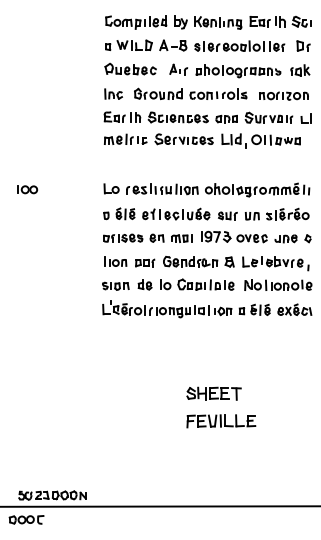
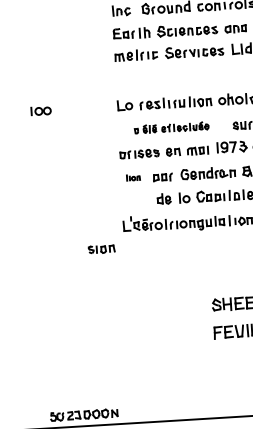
part: (156, 213) -> (171, 127), size x0.7
part: (115, 261) -> (133, 177), size x0.6
part: (115, 285) -> (101, 248), moved

